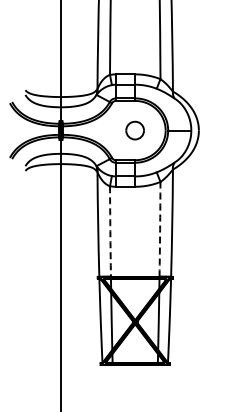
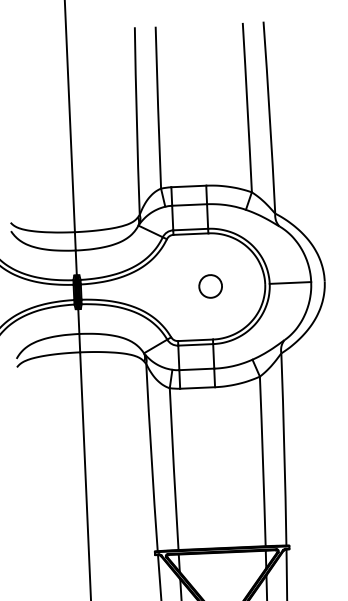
part: (135, 130) -> (211, 286), size x0.71
arc: (160, 229) -> (263, 461), dashed -> solid
arc: (110, 231) -> (174, 469), dashed -> solid

